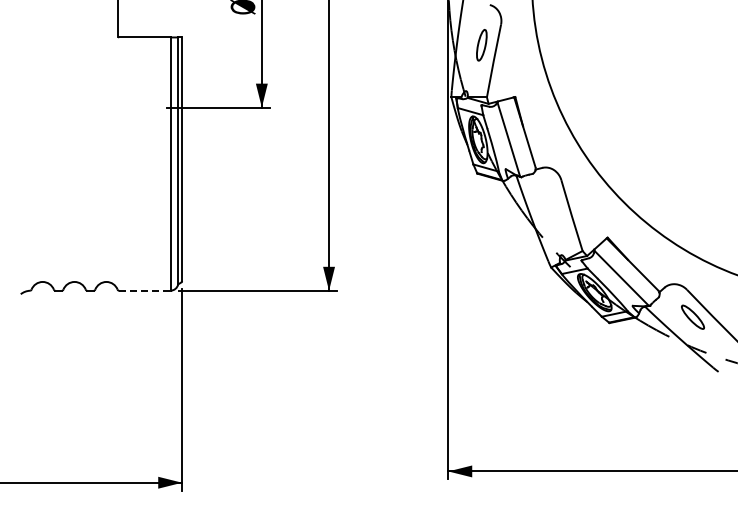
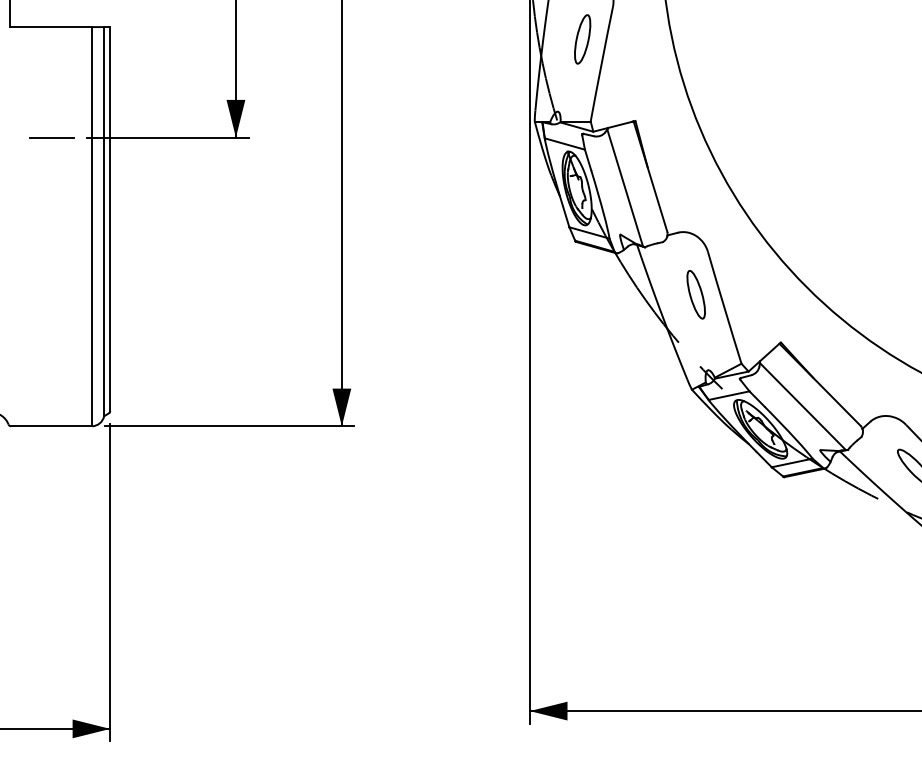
line: (145, 107) -> (52, 137), added
part: (553, 207) -> (695, 295), added
line: (144, 290) -> (50, 425), dashed -> solid

